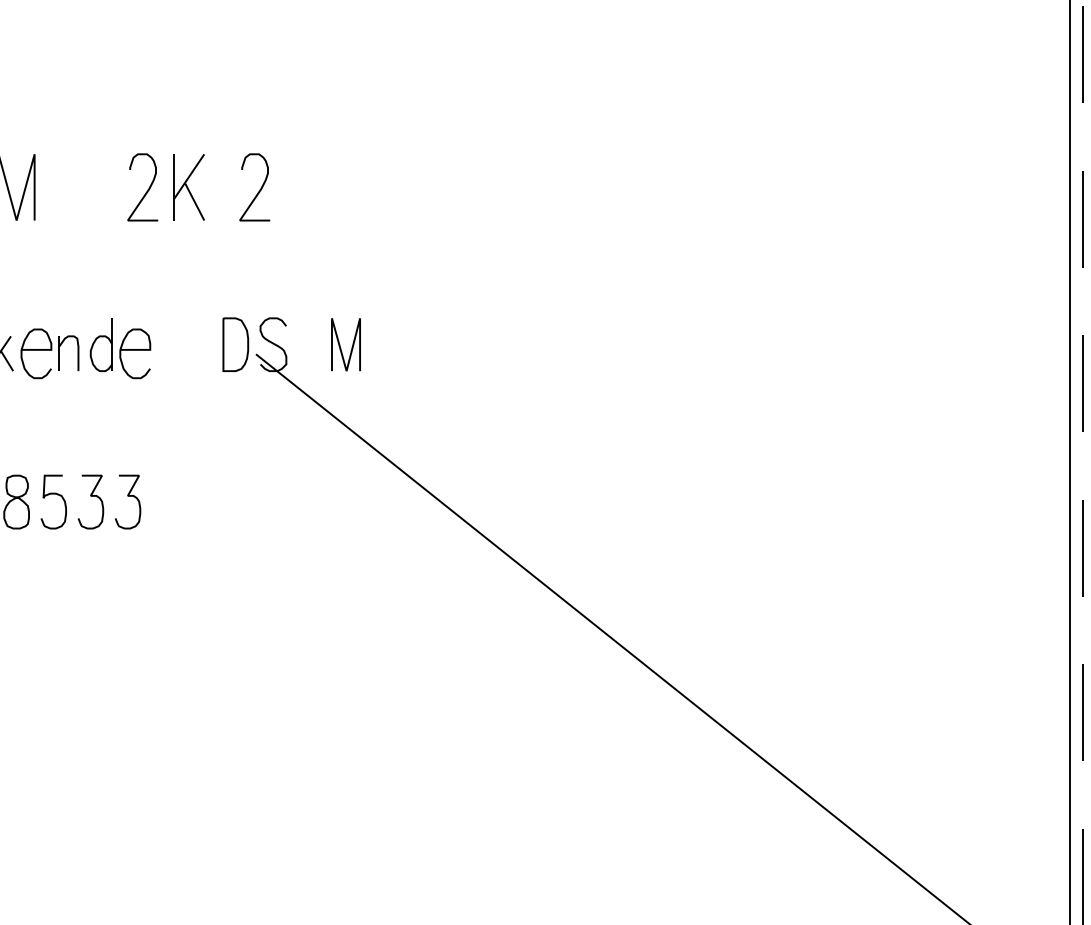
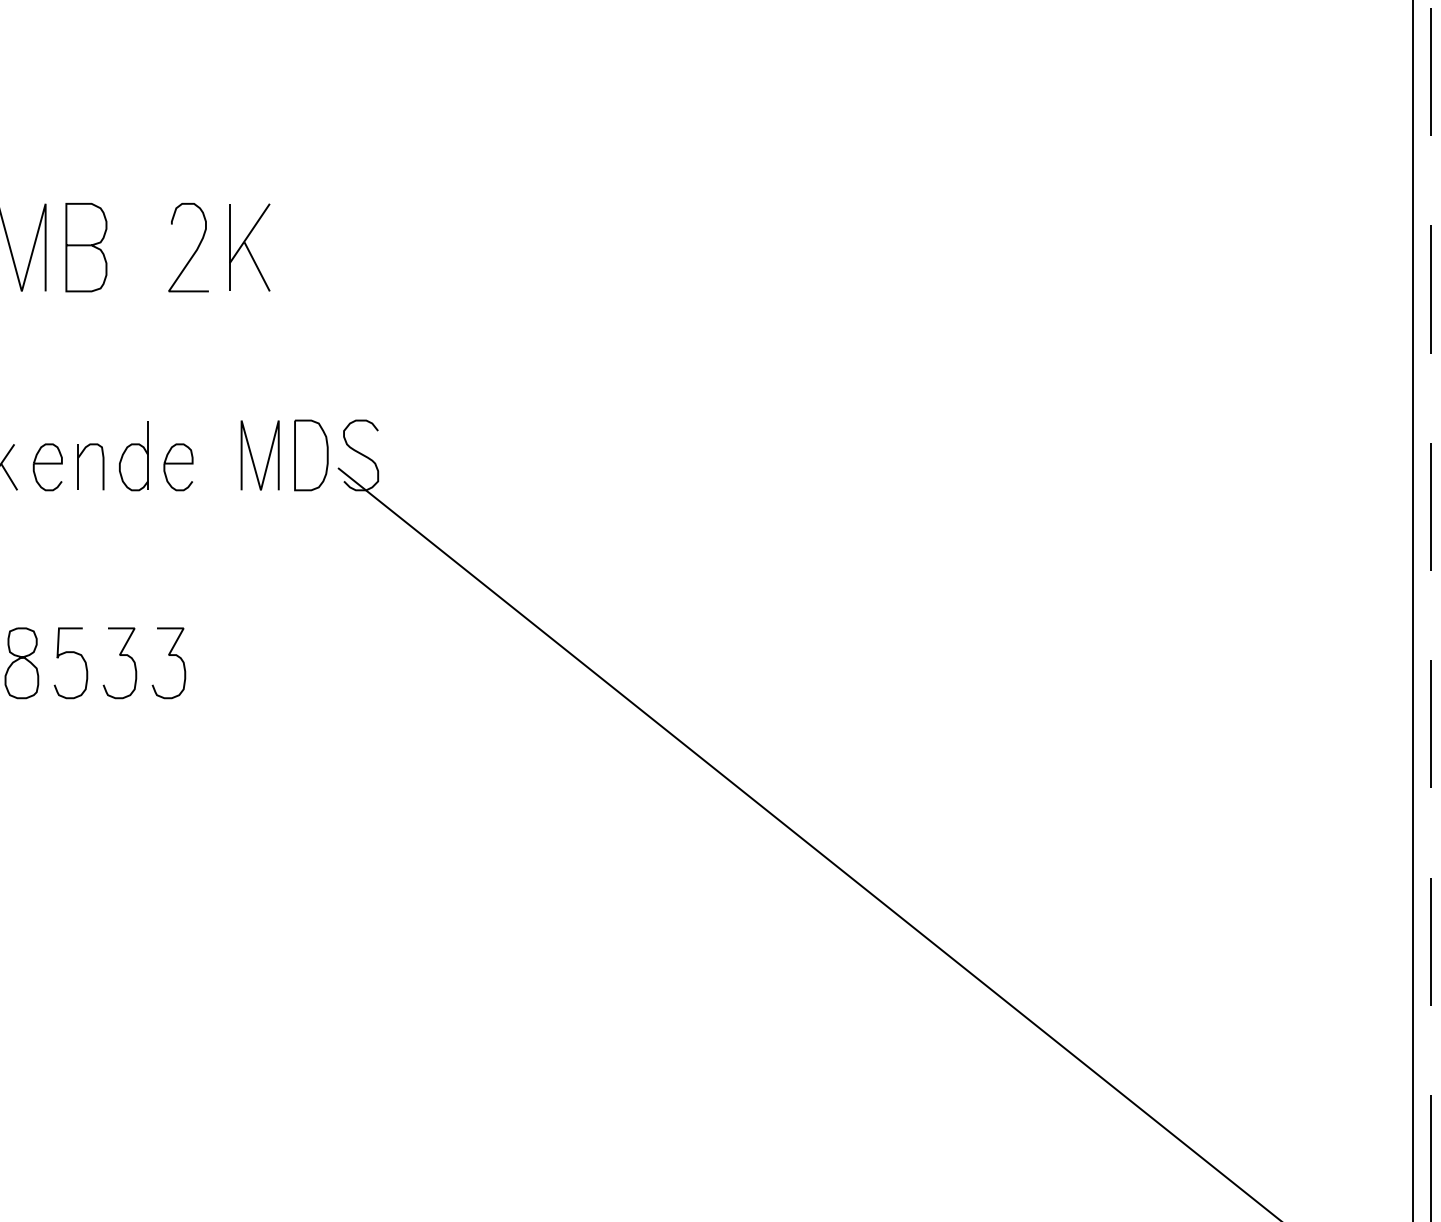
curve: (65, 186) -> (86, 246), added
curve: (259, 189) -> (342, 250), removed
line: (340, 344) -> (252, 455), moved
part: (35, 353) -> (46, 467), size x0.71
part: (134, 353) -> (177, 467), size x0.71

